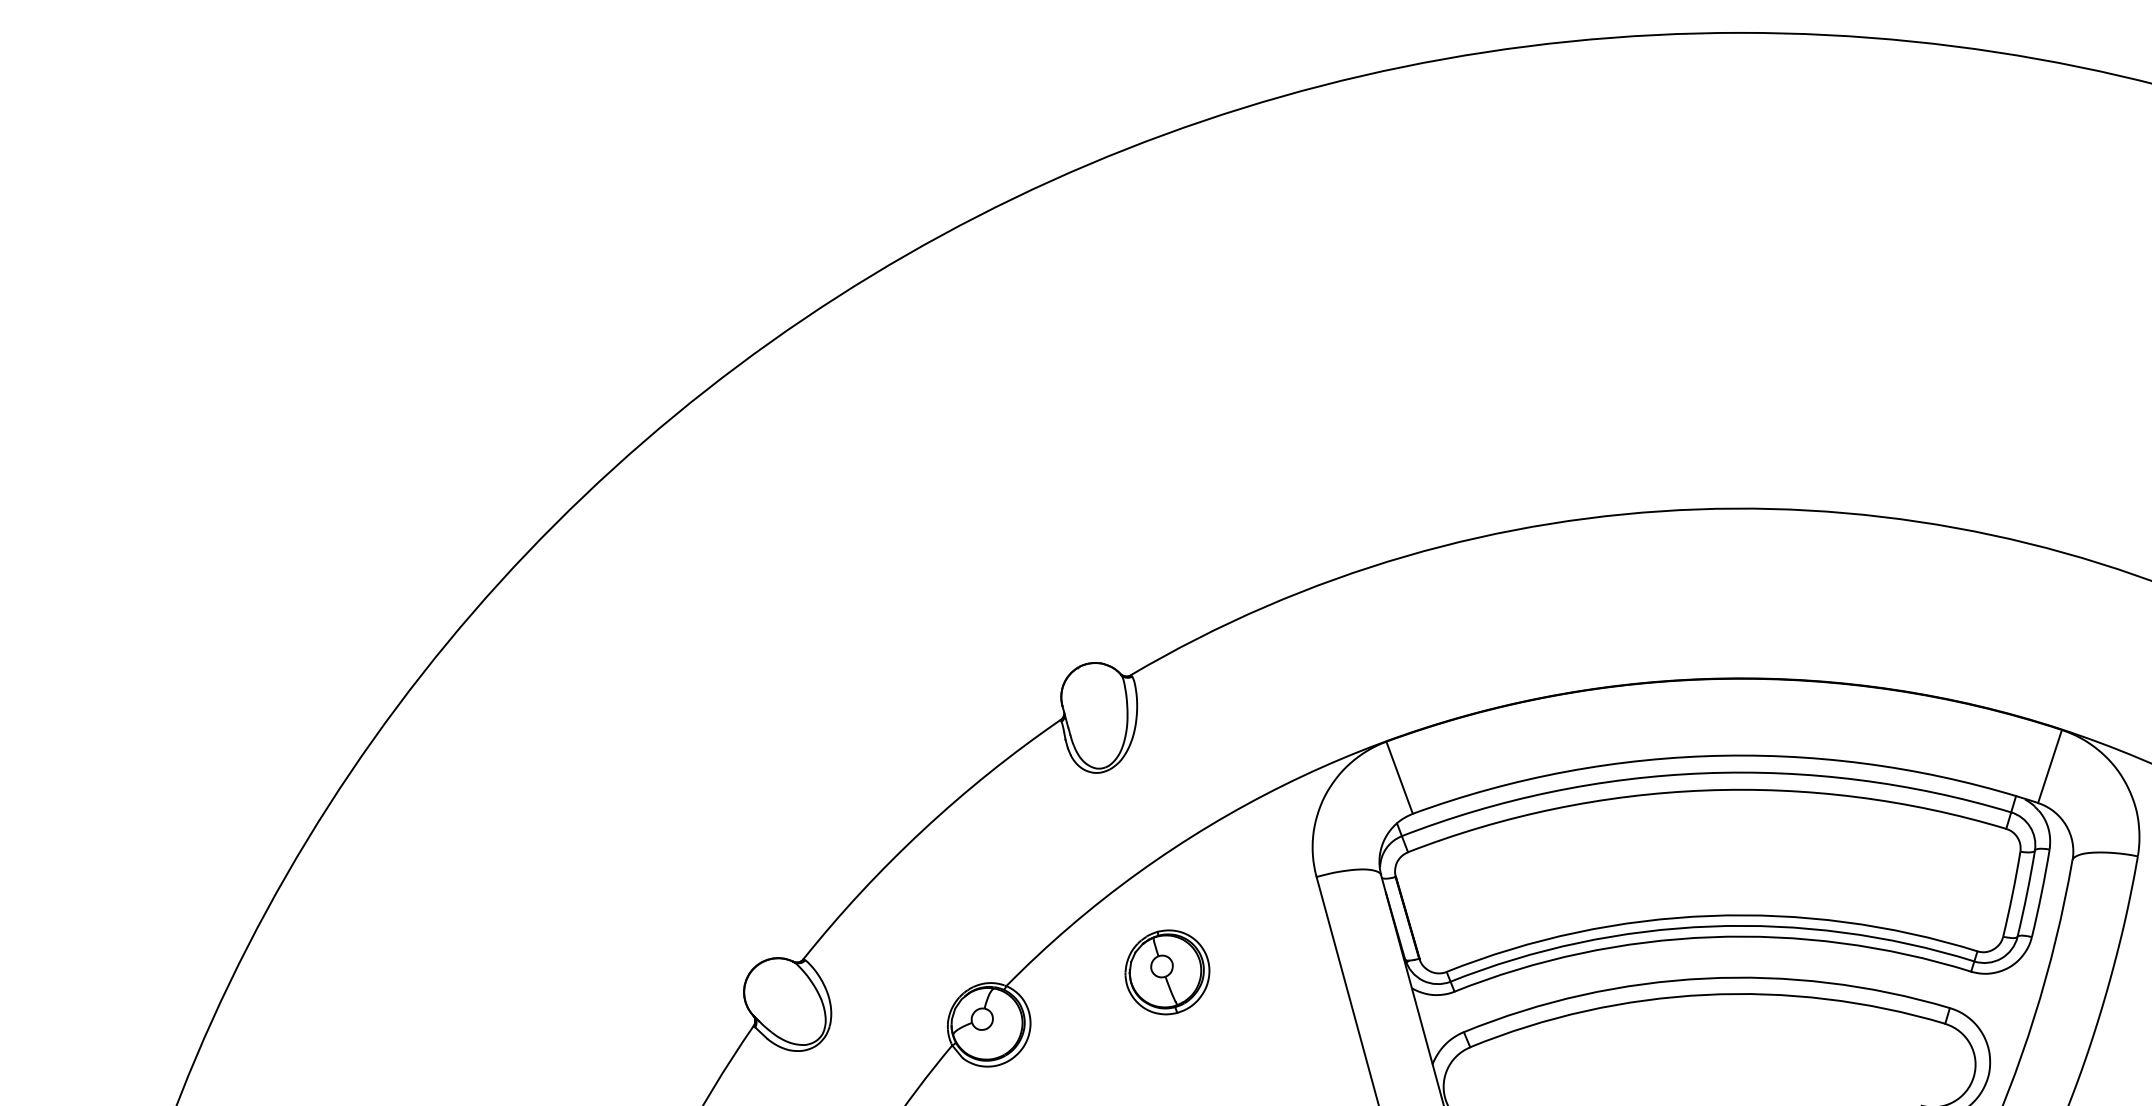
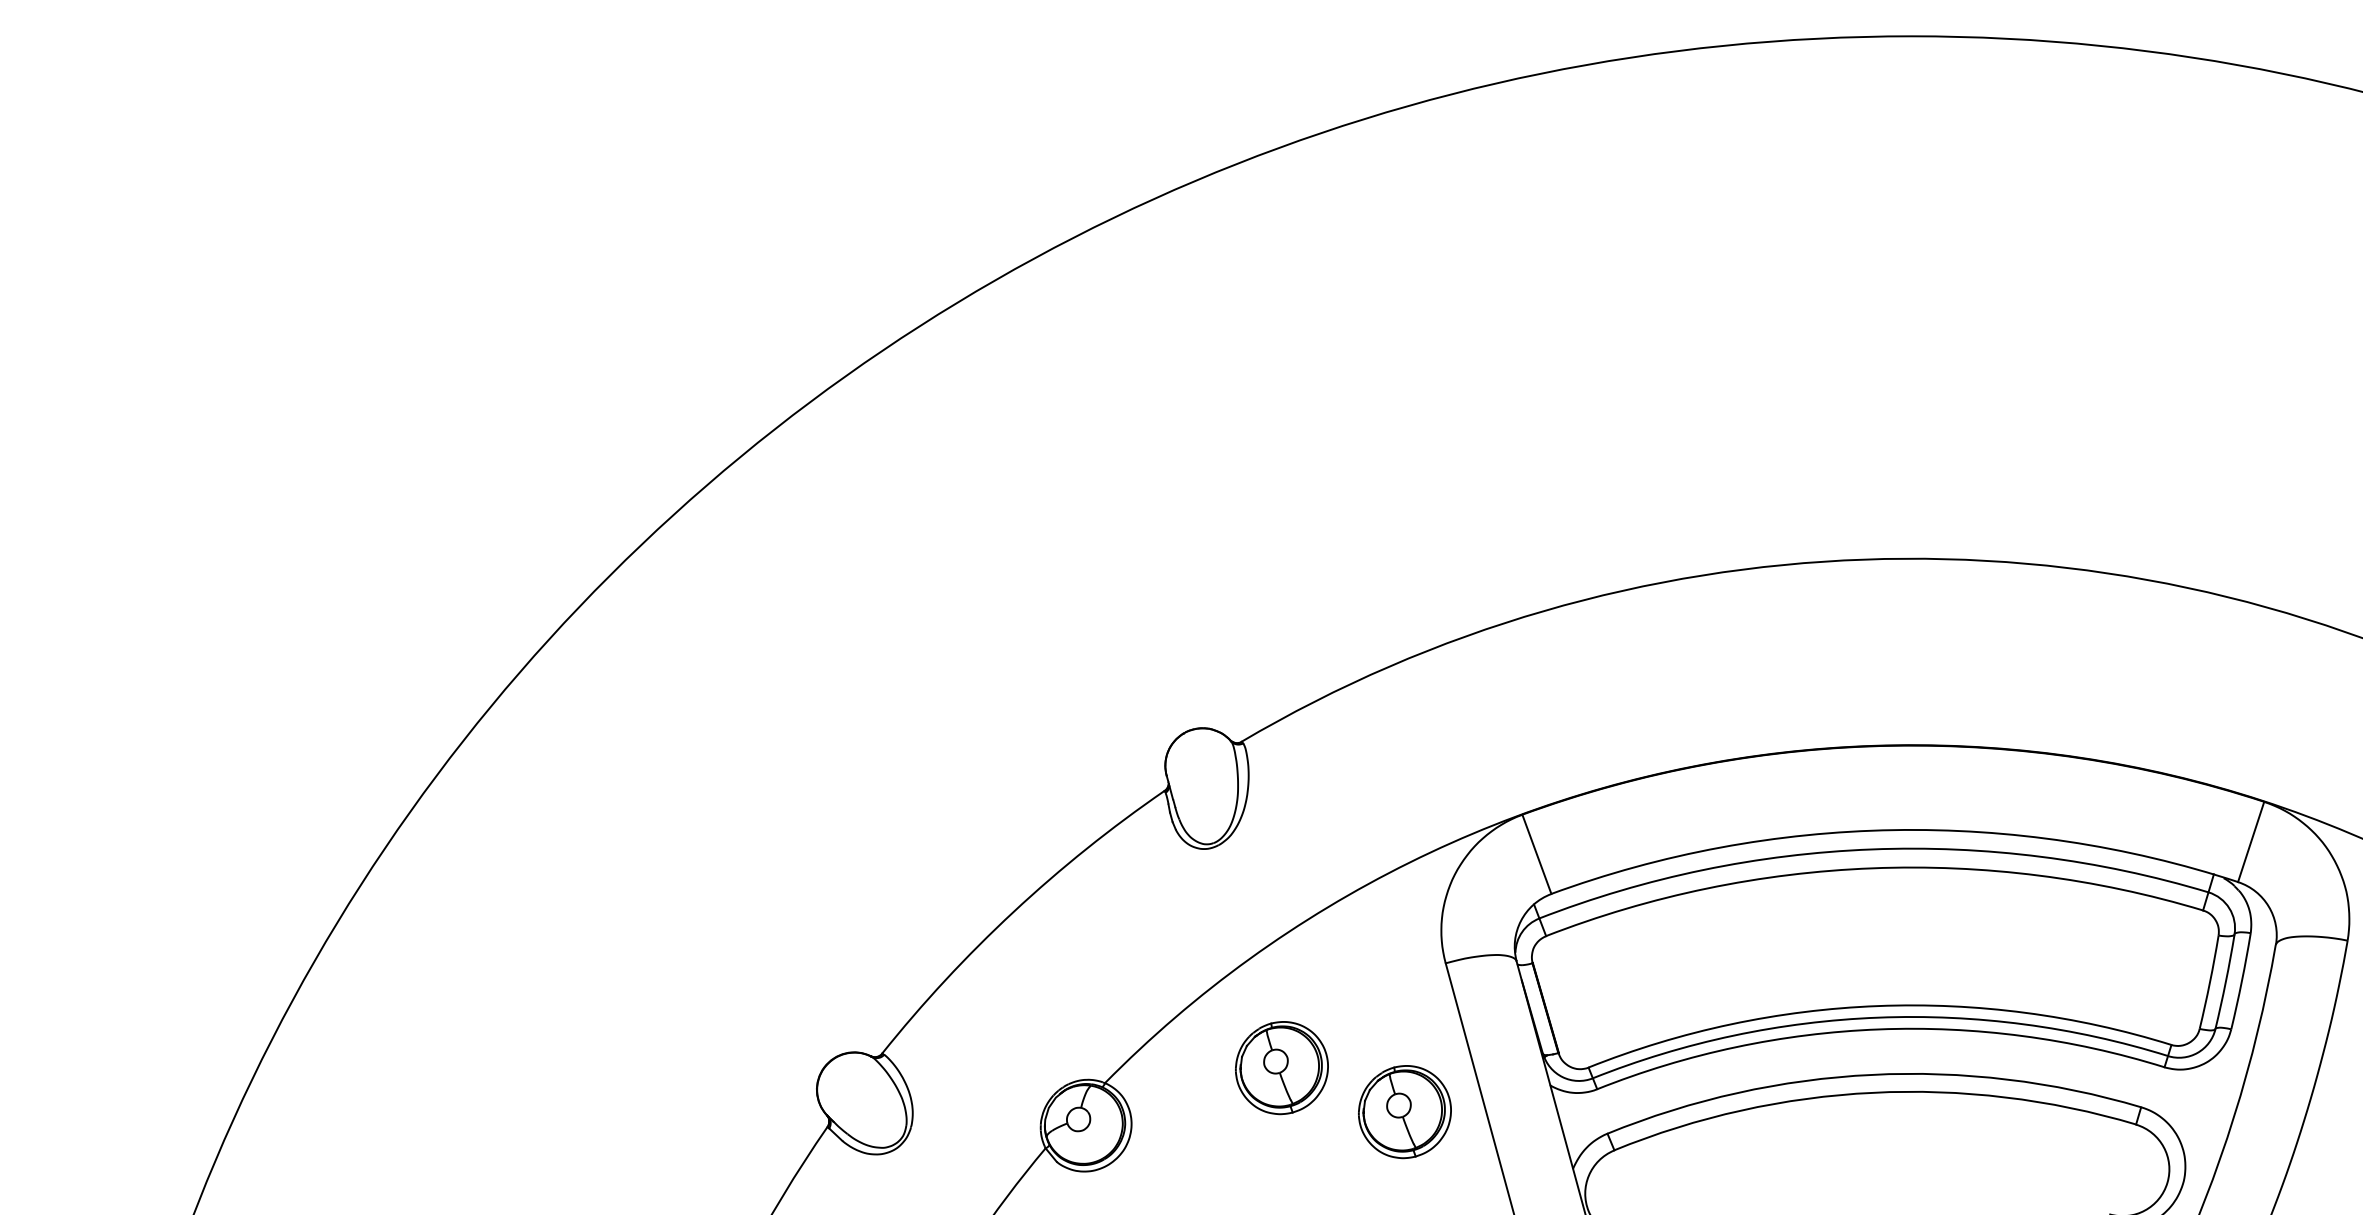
part: (1279, 1012) -> (1404, 1112), added

